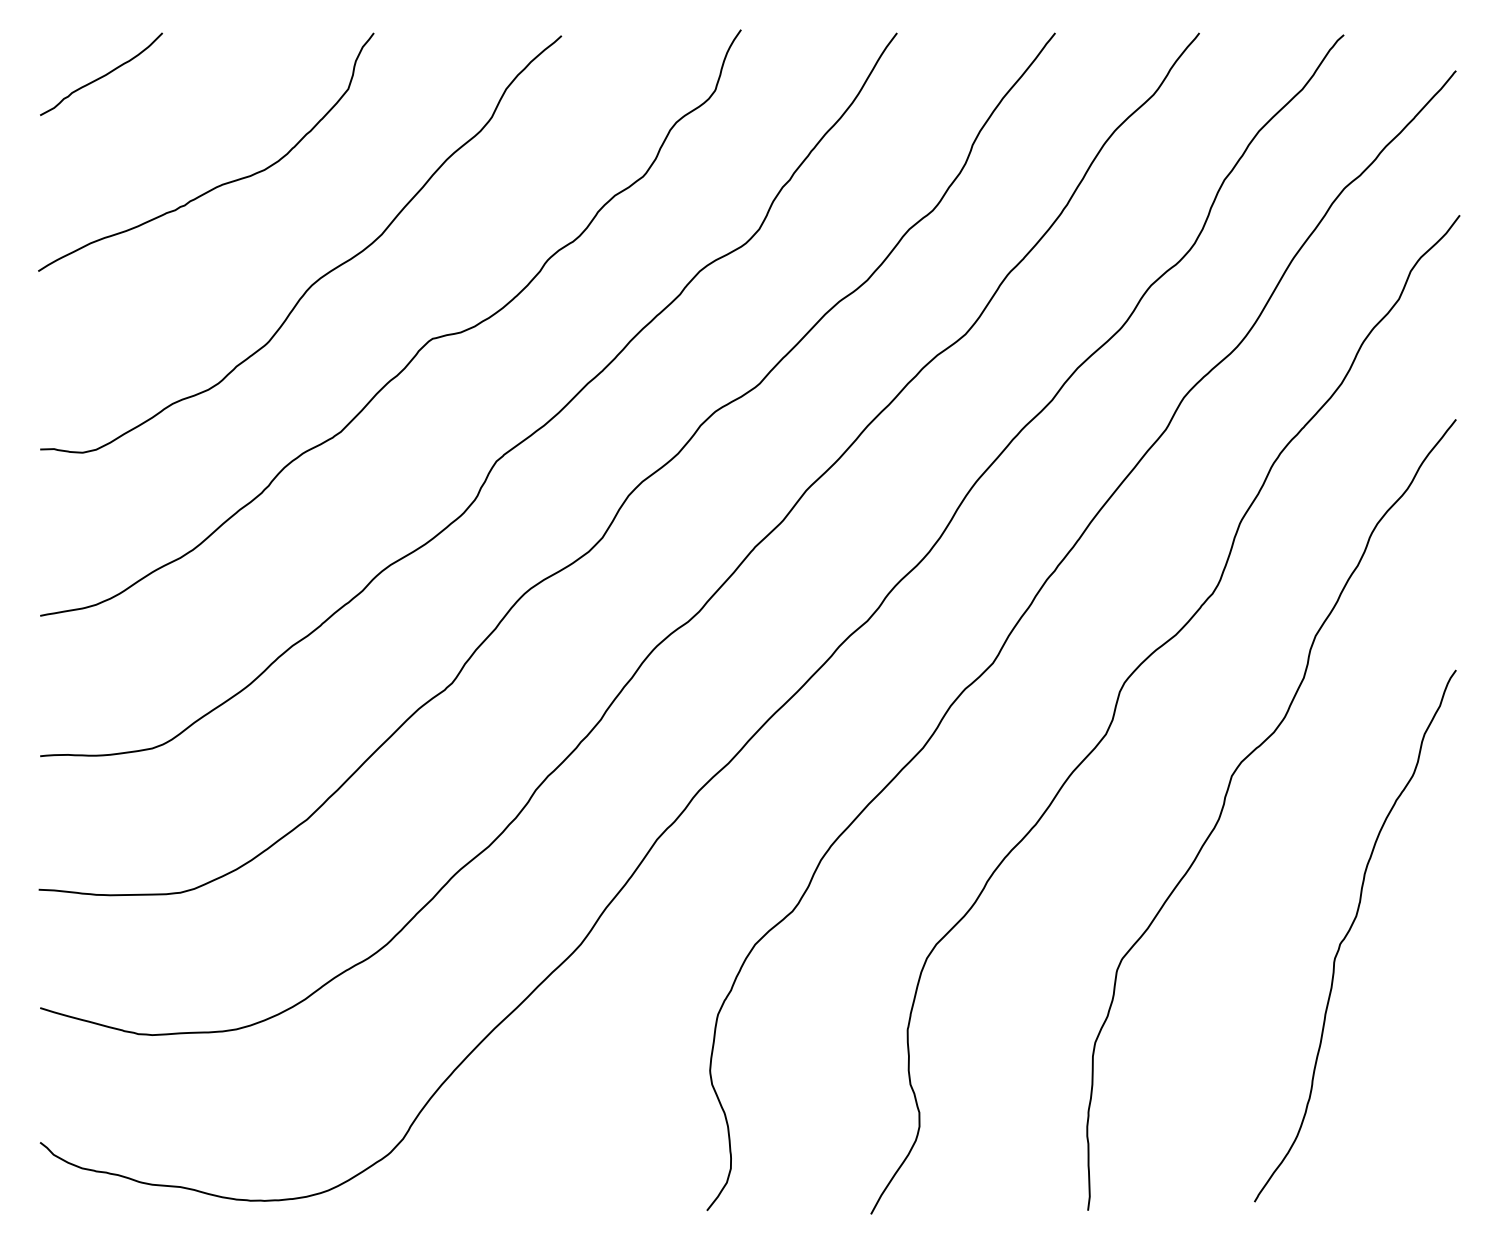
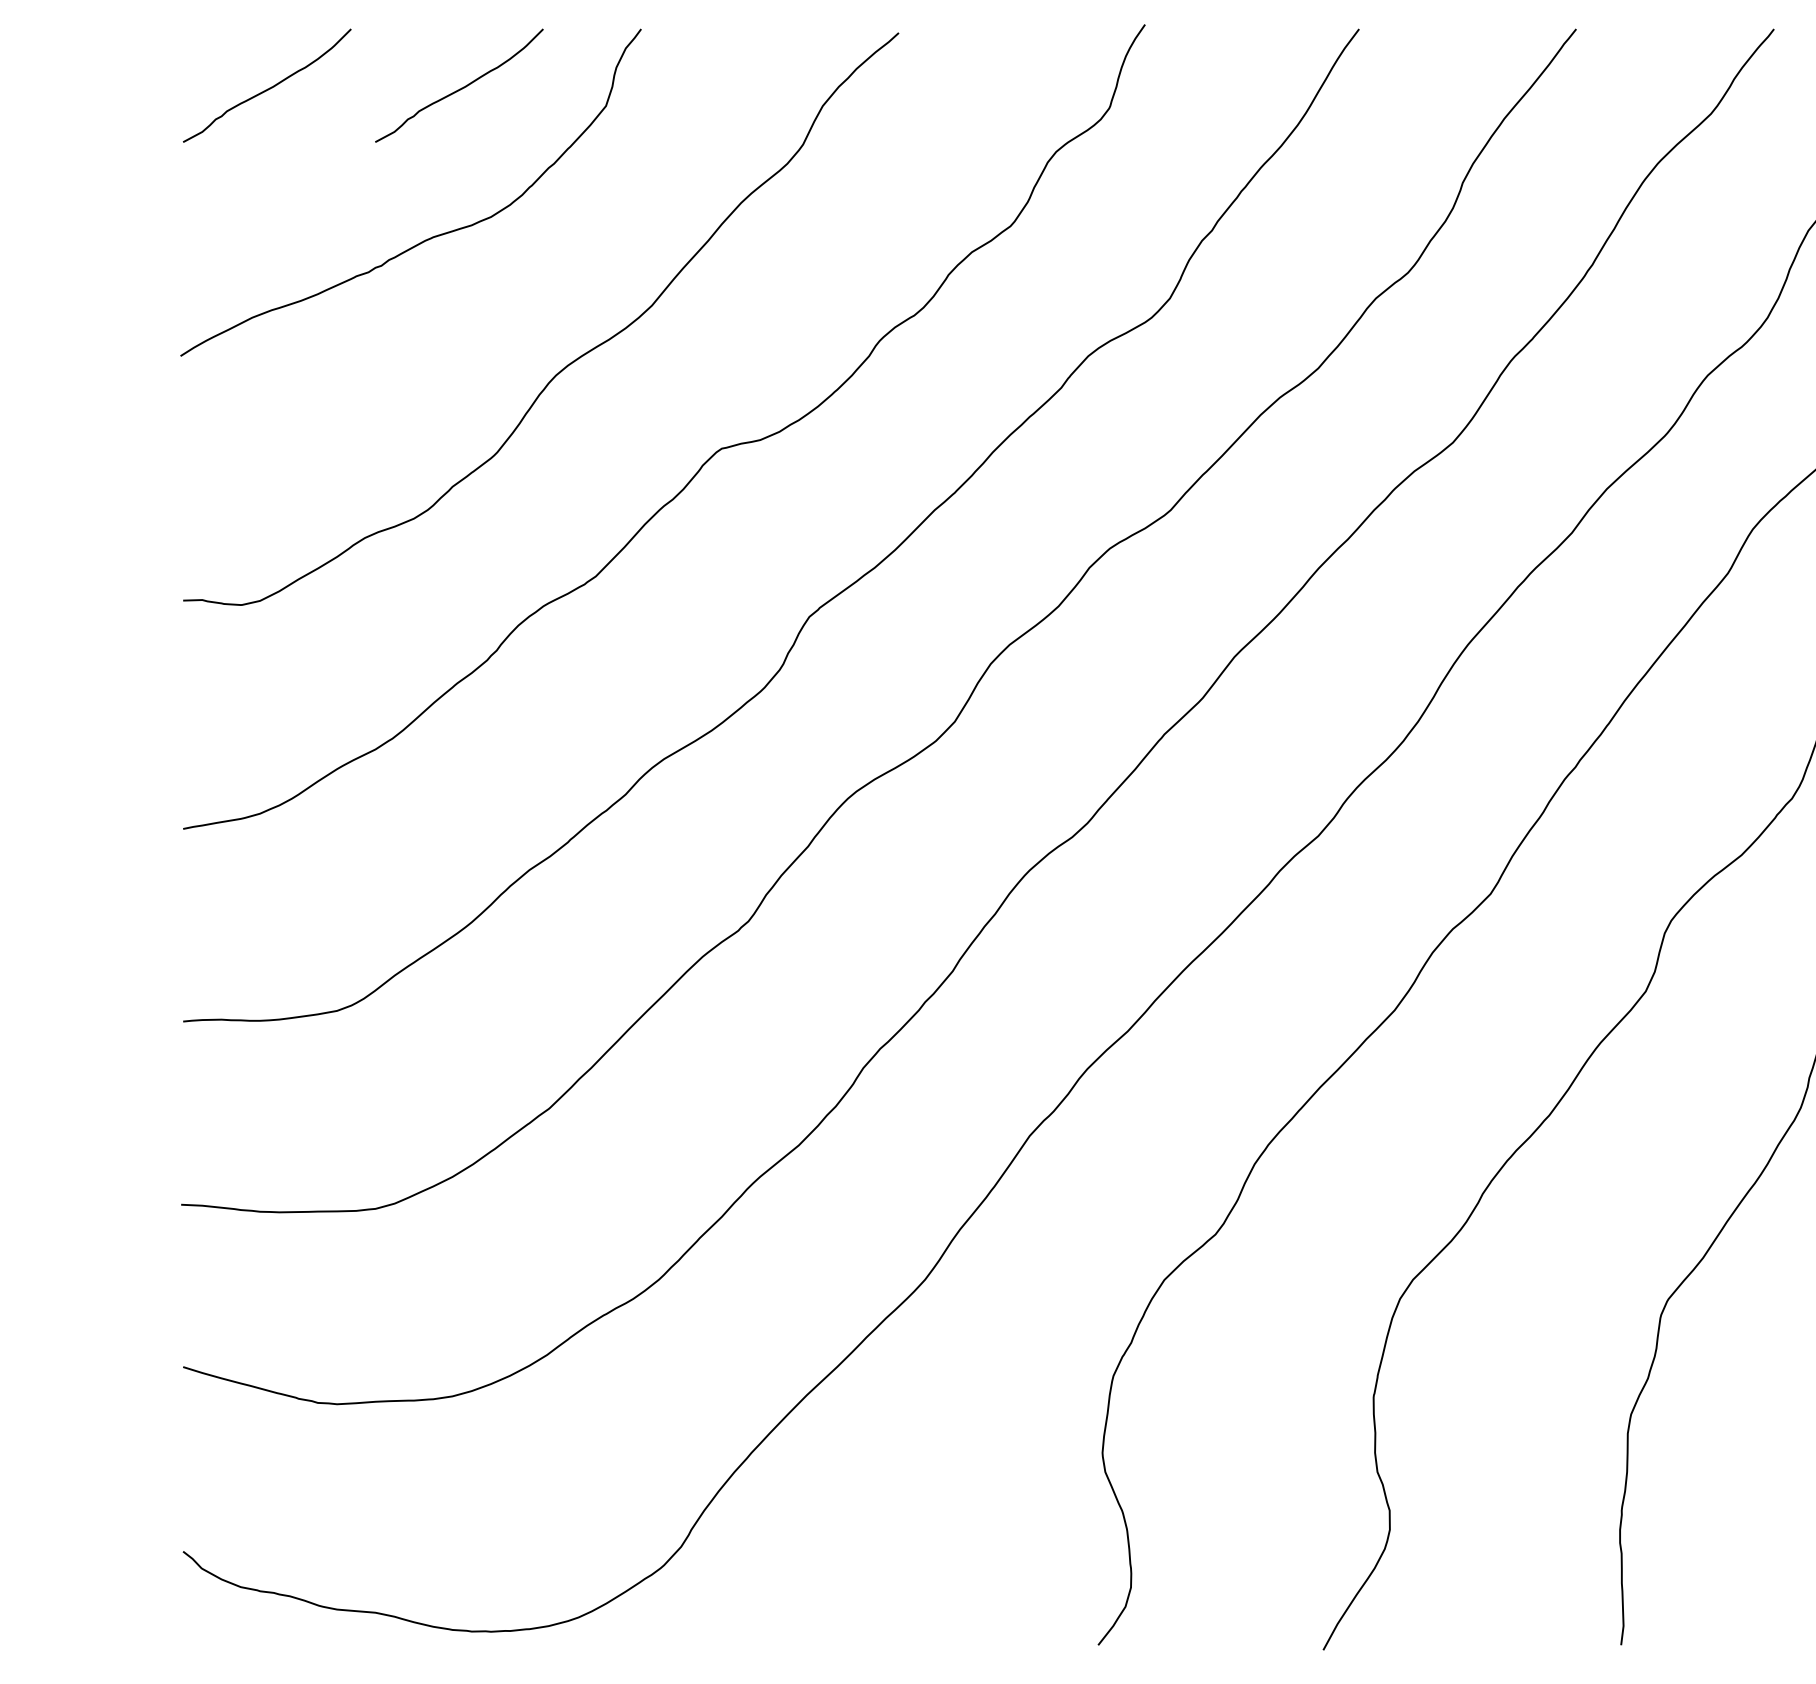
curve: (242, 75) -> (460, 87), added

